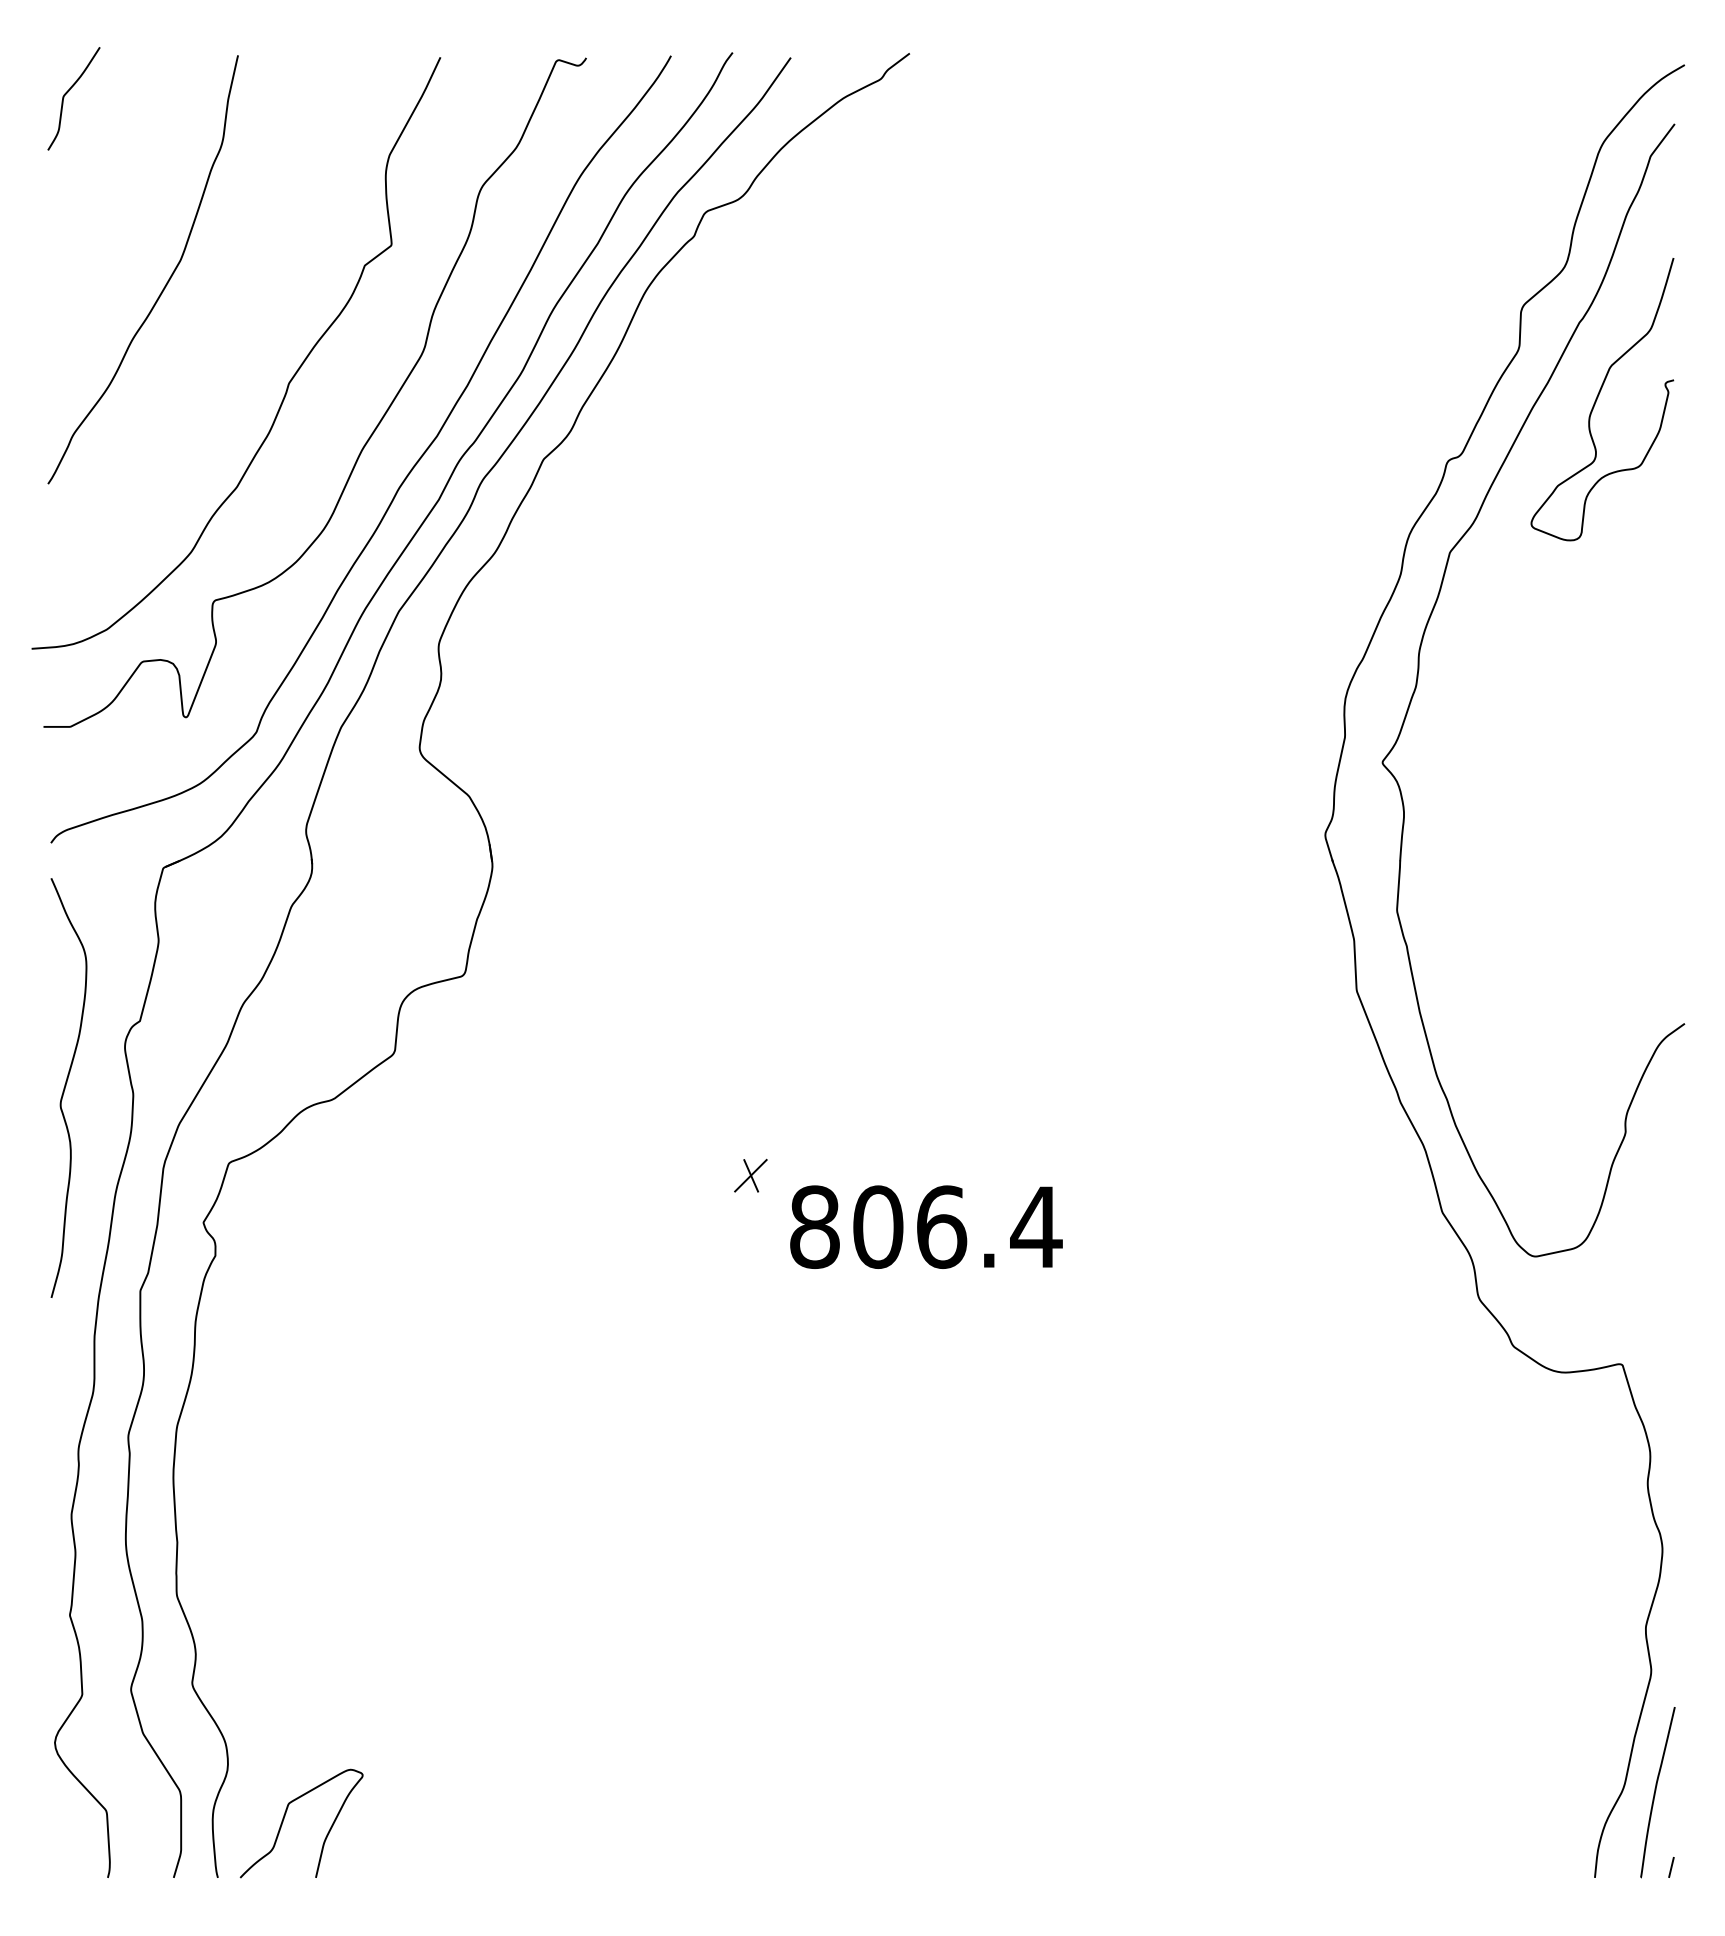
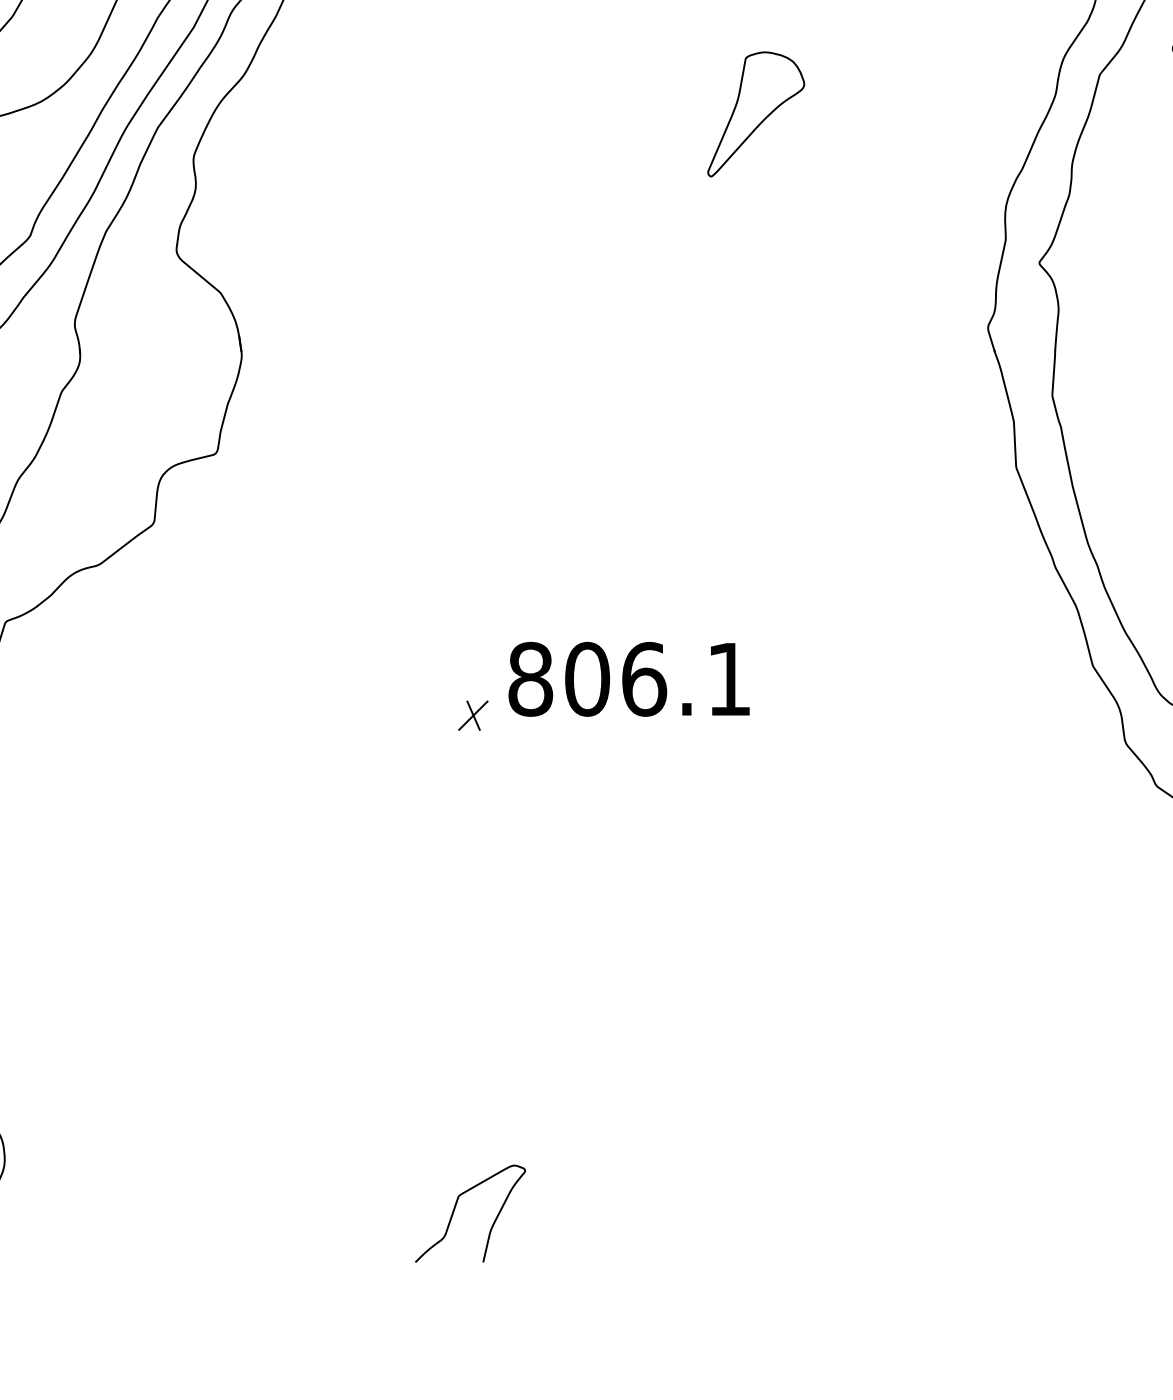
part: (1066, 596) -> (756, 114), added
part: (750, 1175) -> (472, 715), moved
text: (1036, 1226) -> (729, 678), 806.4 -> 806.1
curve: (285, 1816) -> (455, 1207), moved

